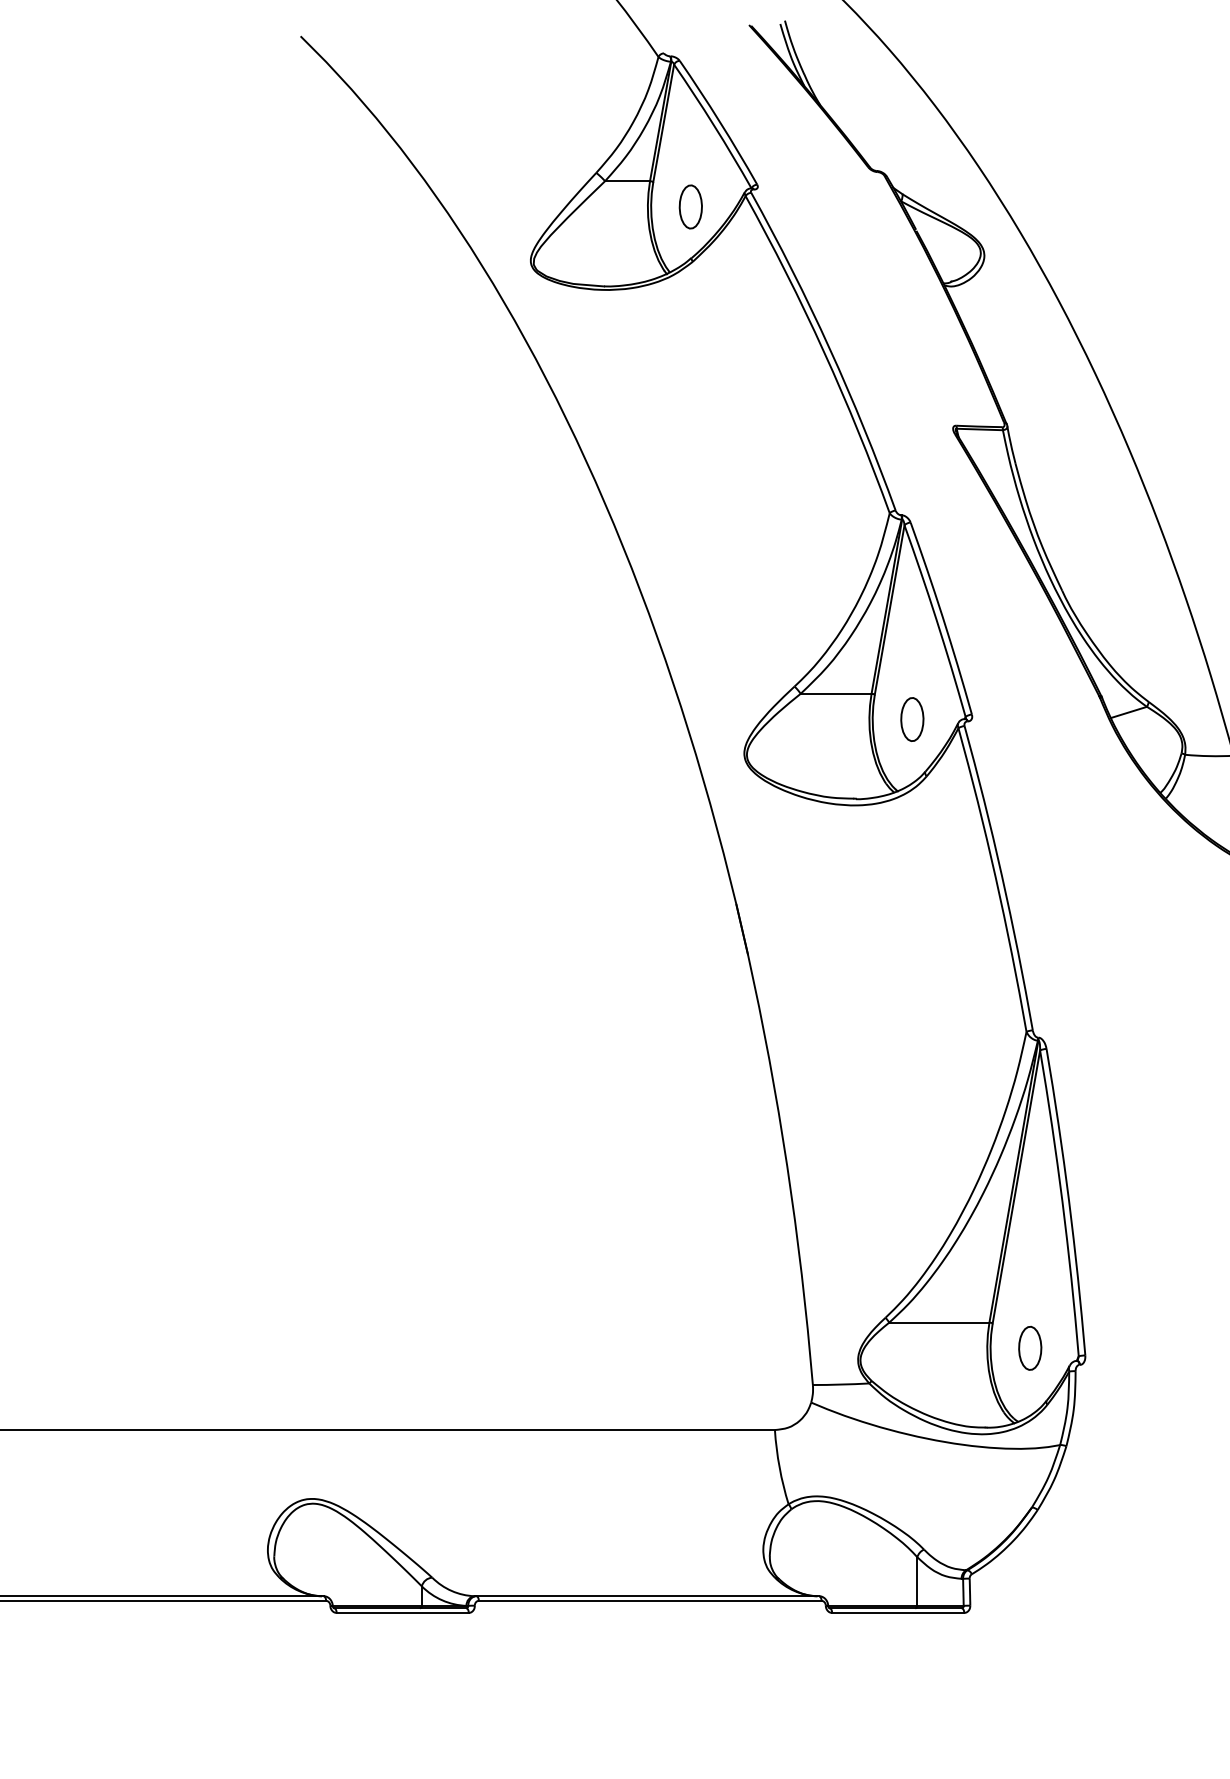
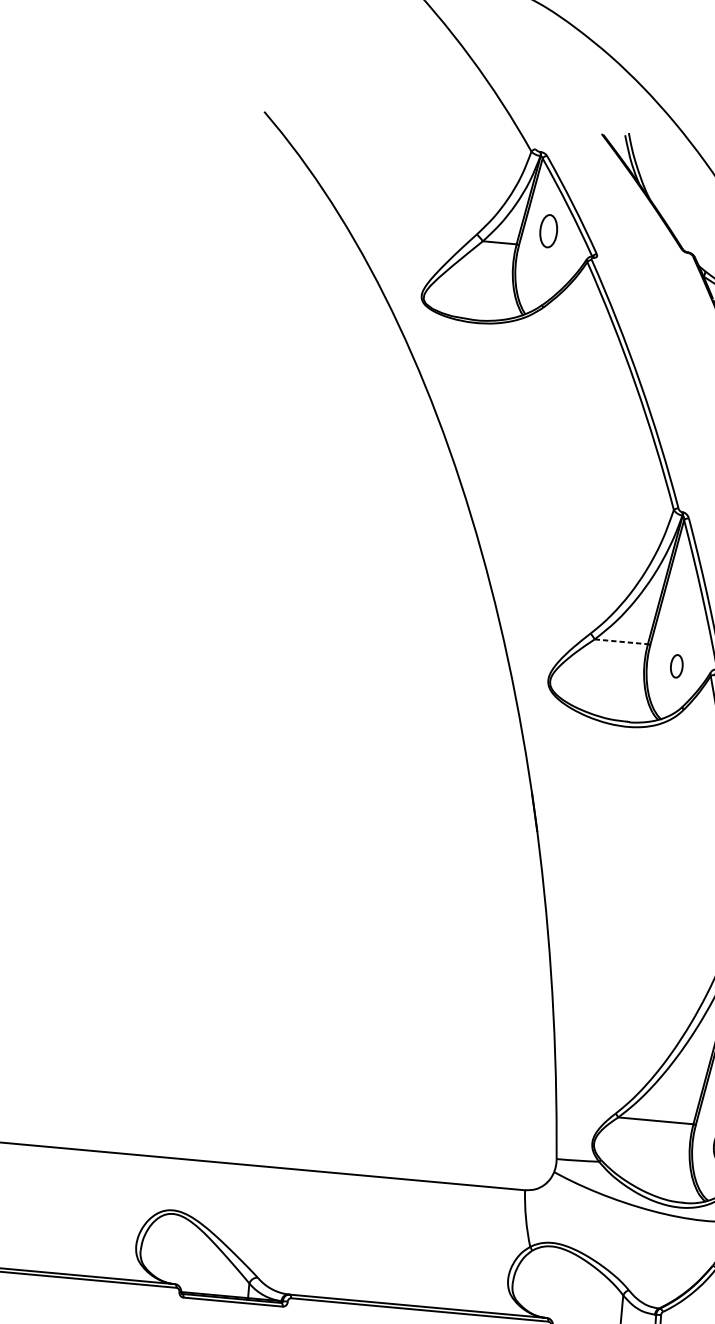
part: (690, 206) -> (548, 230), moved
line: (836, 693) -> (621, 641), solid -> dashed
part: (912, 719) -> (676, 666), size x0.7

